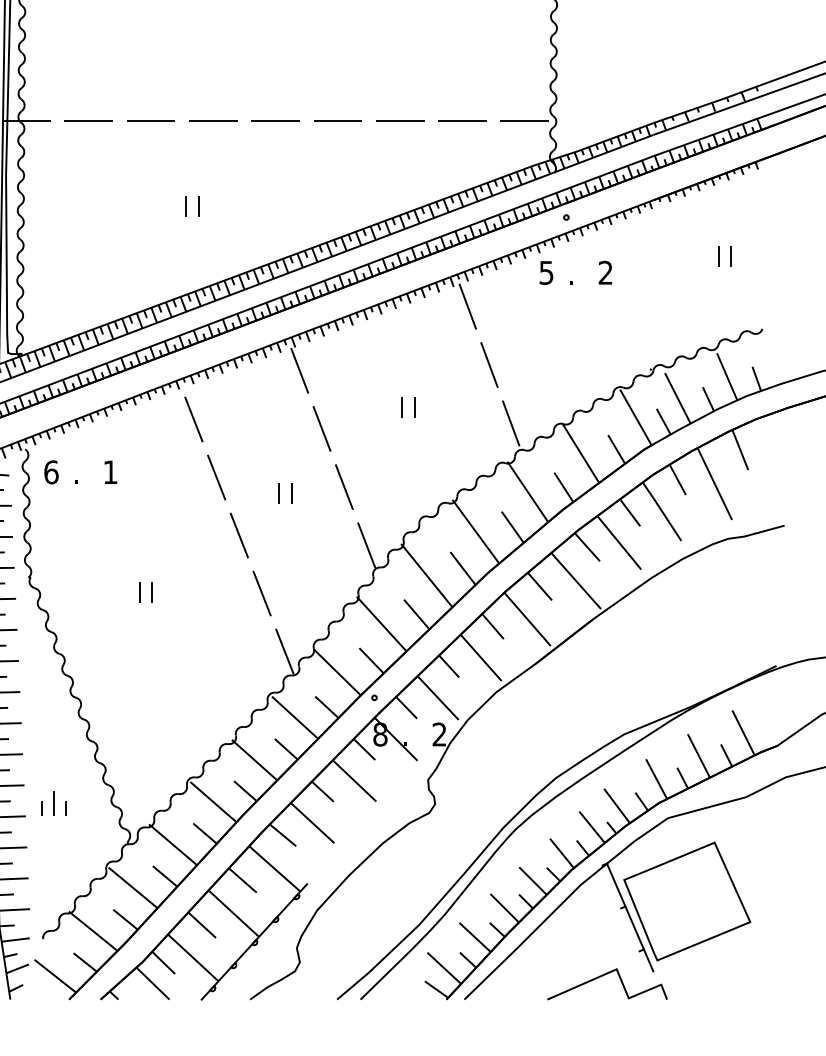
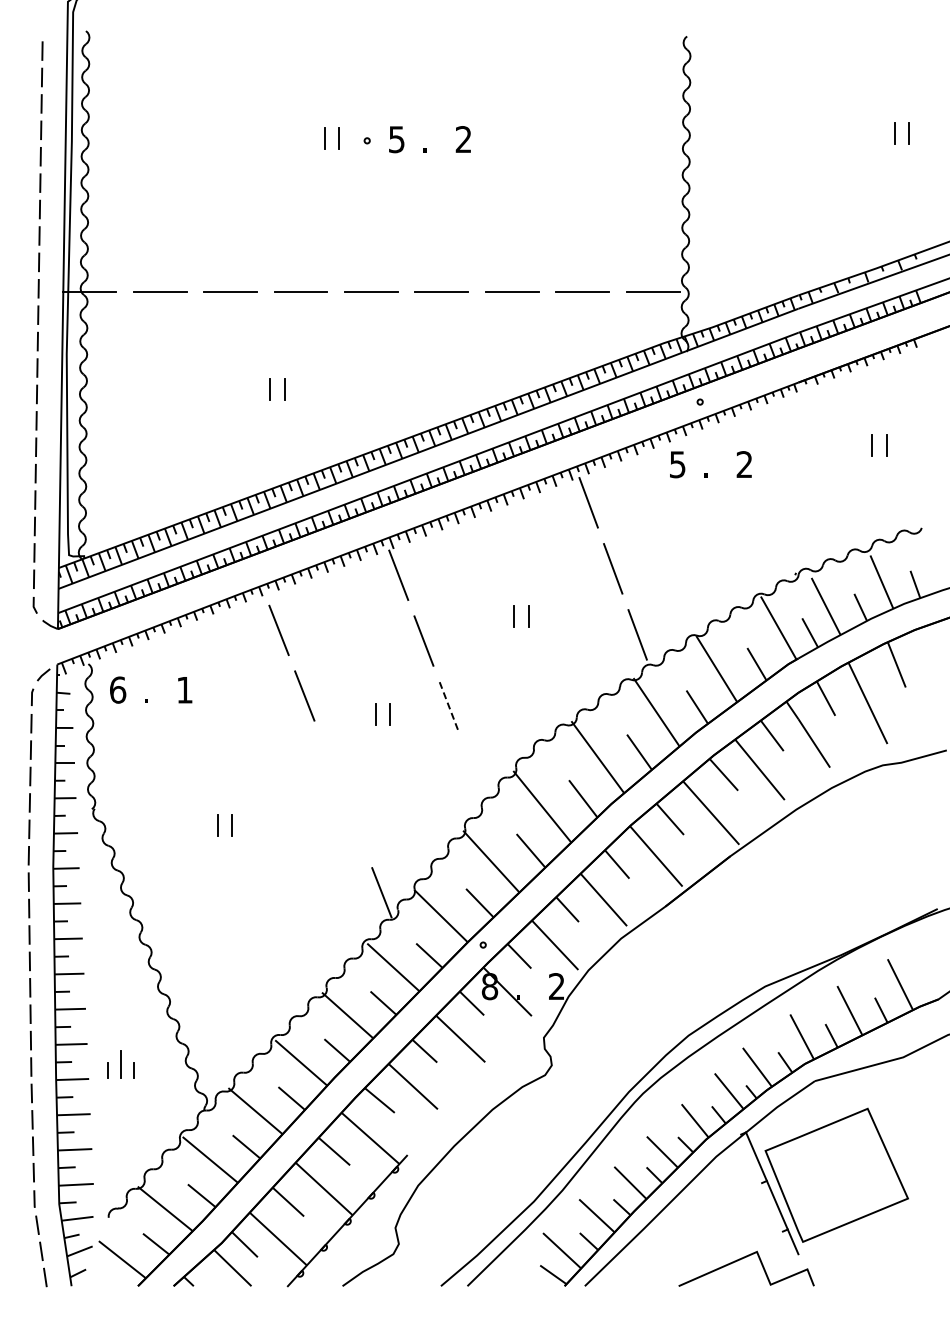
line: (344, 487) -> (449, 707), solid -> dashed
line: (239, 535) -> (330, 761), removed
line: (365, 545) -> (473, 772), removed
line: (261, 592) -> (355, 826), removed

